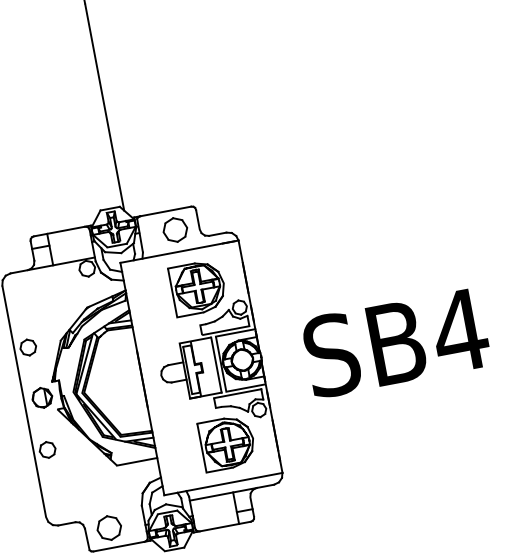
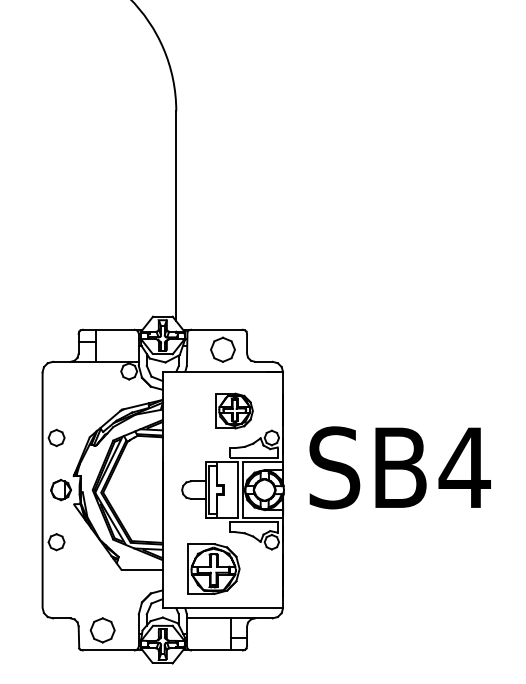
part: (197, 287) -> (234, 410), size x0.7
text: (395, 342) -> (399, 467), moved
part: (227, 442) -> (213, 568), moved

